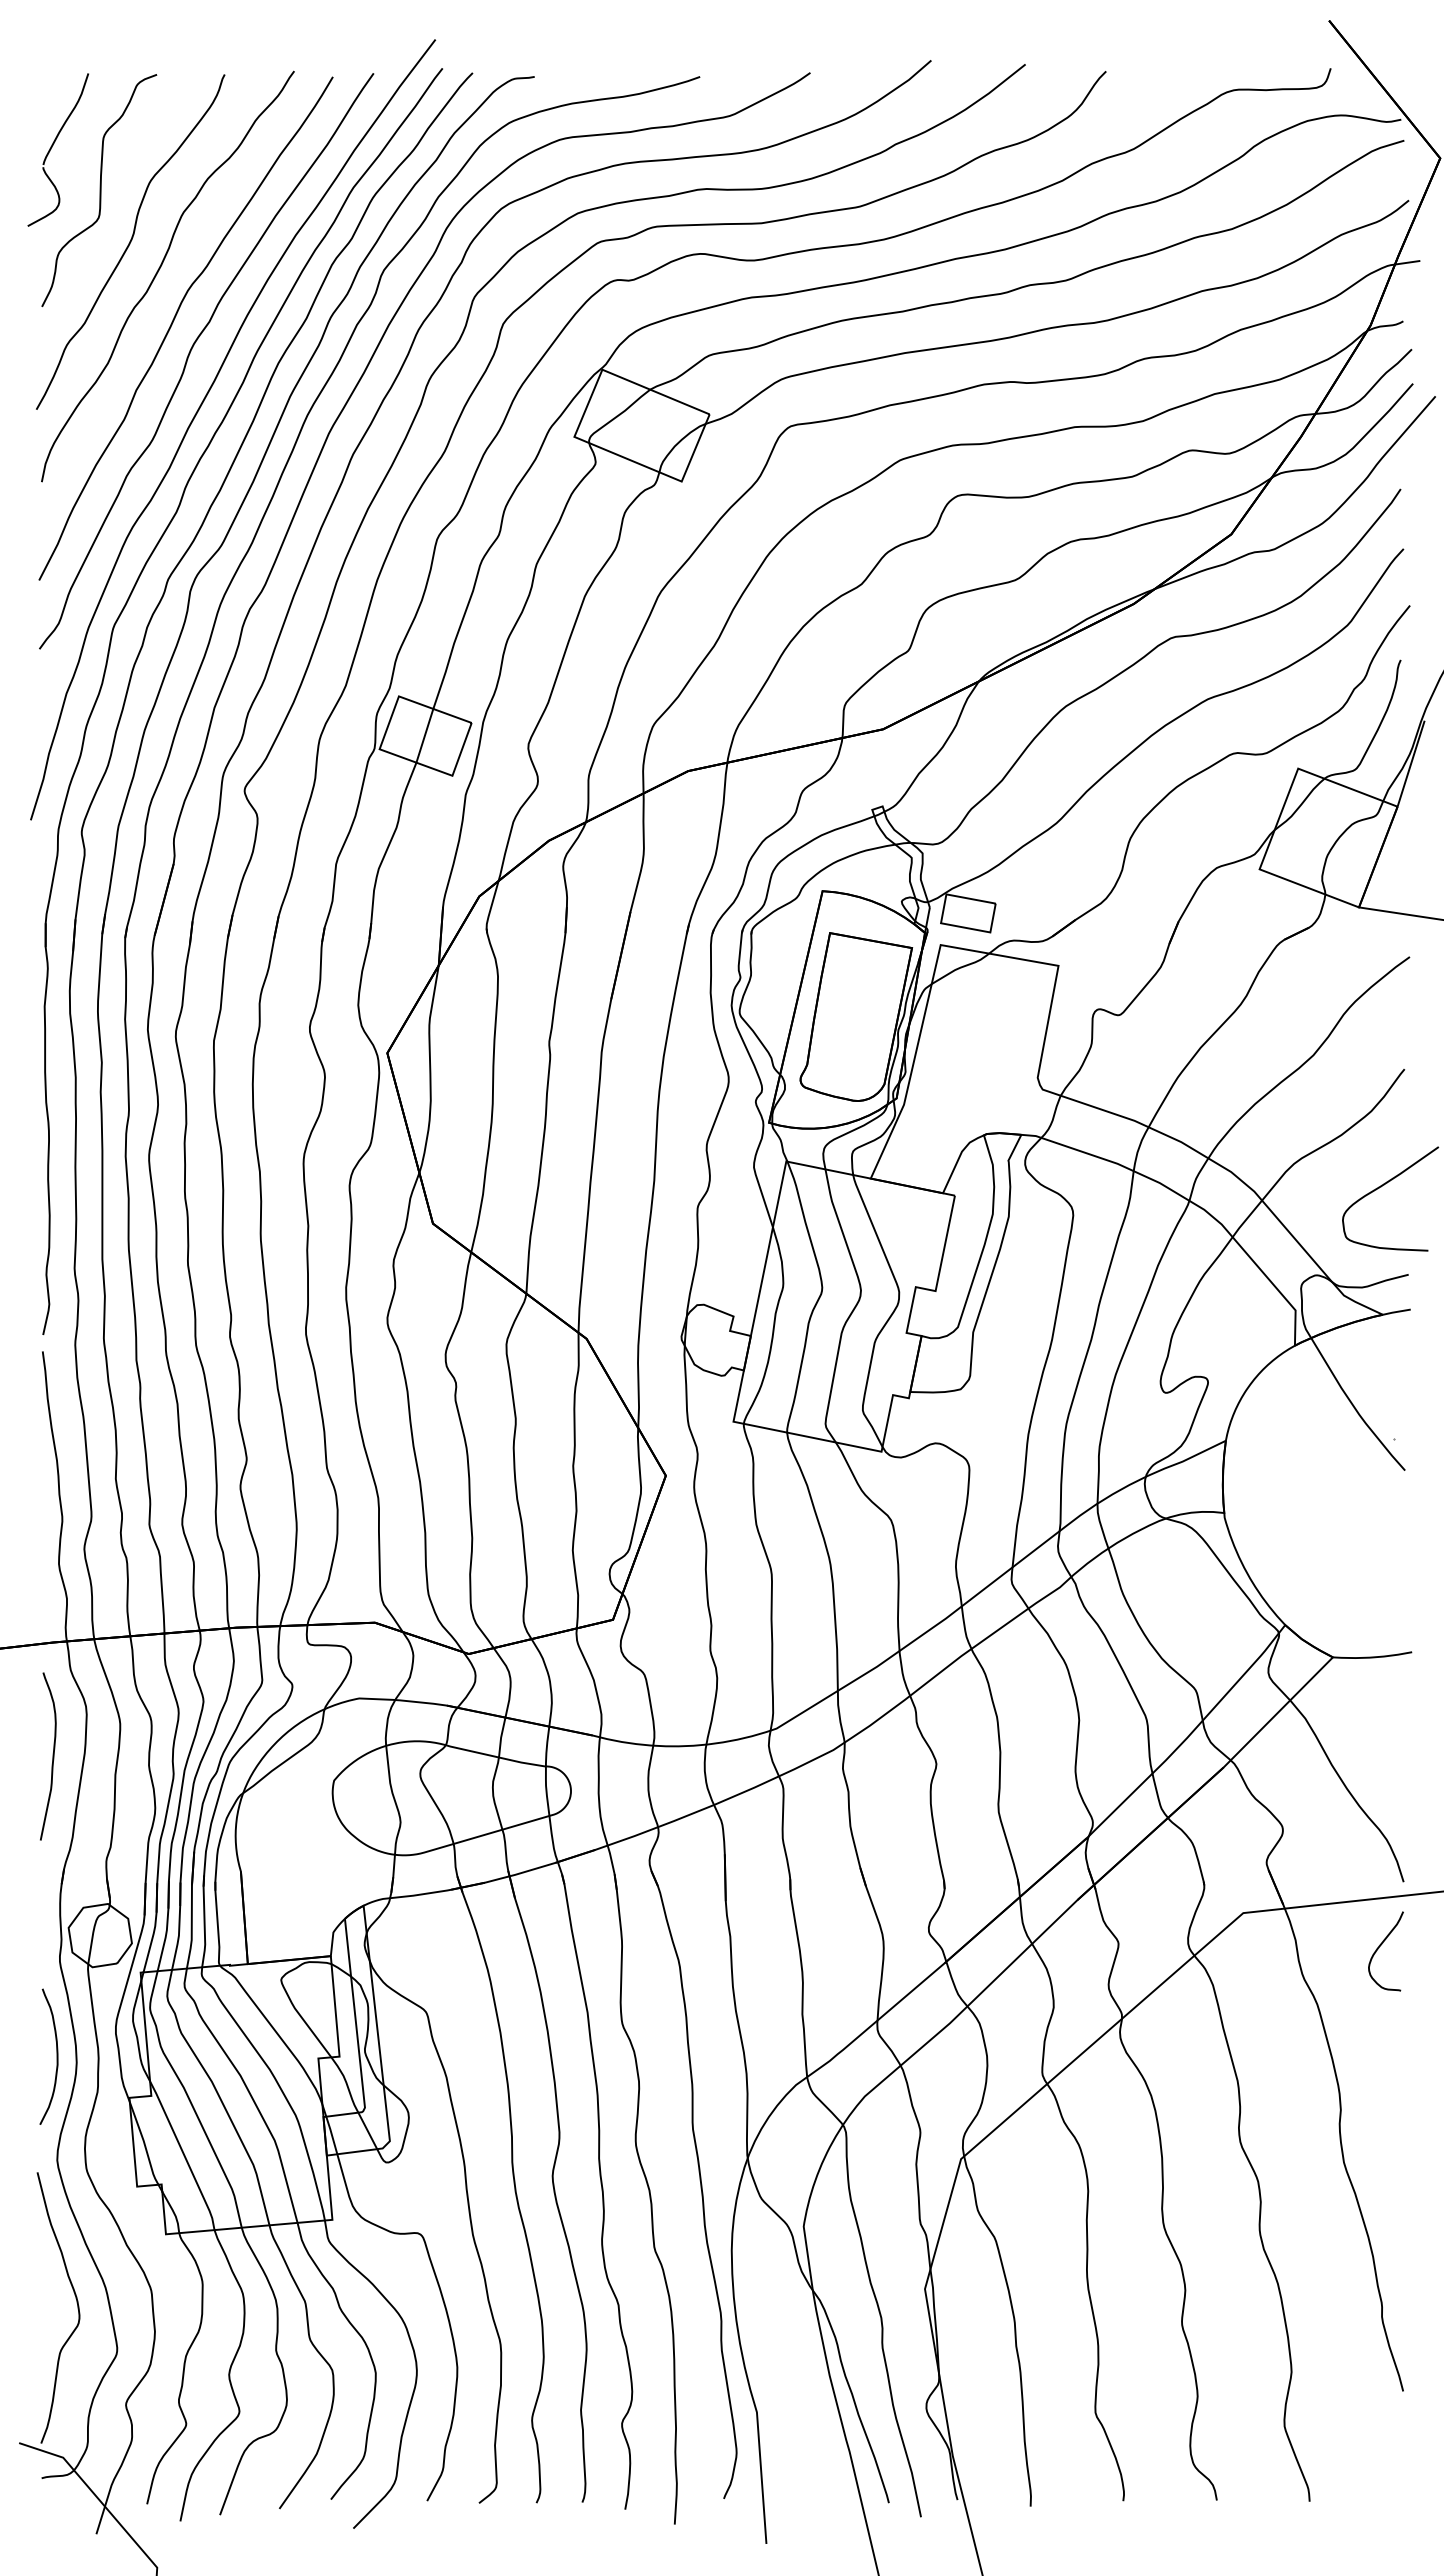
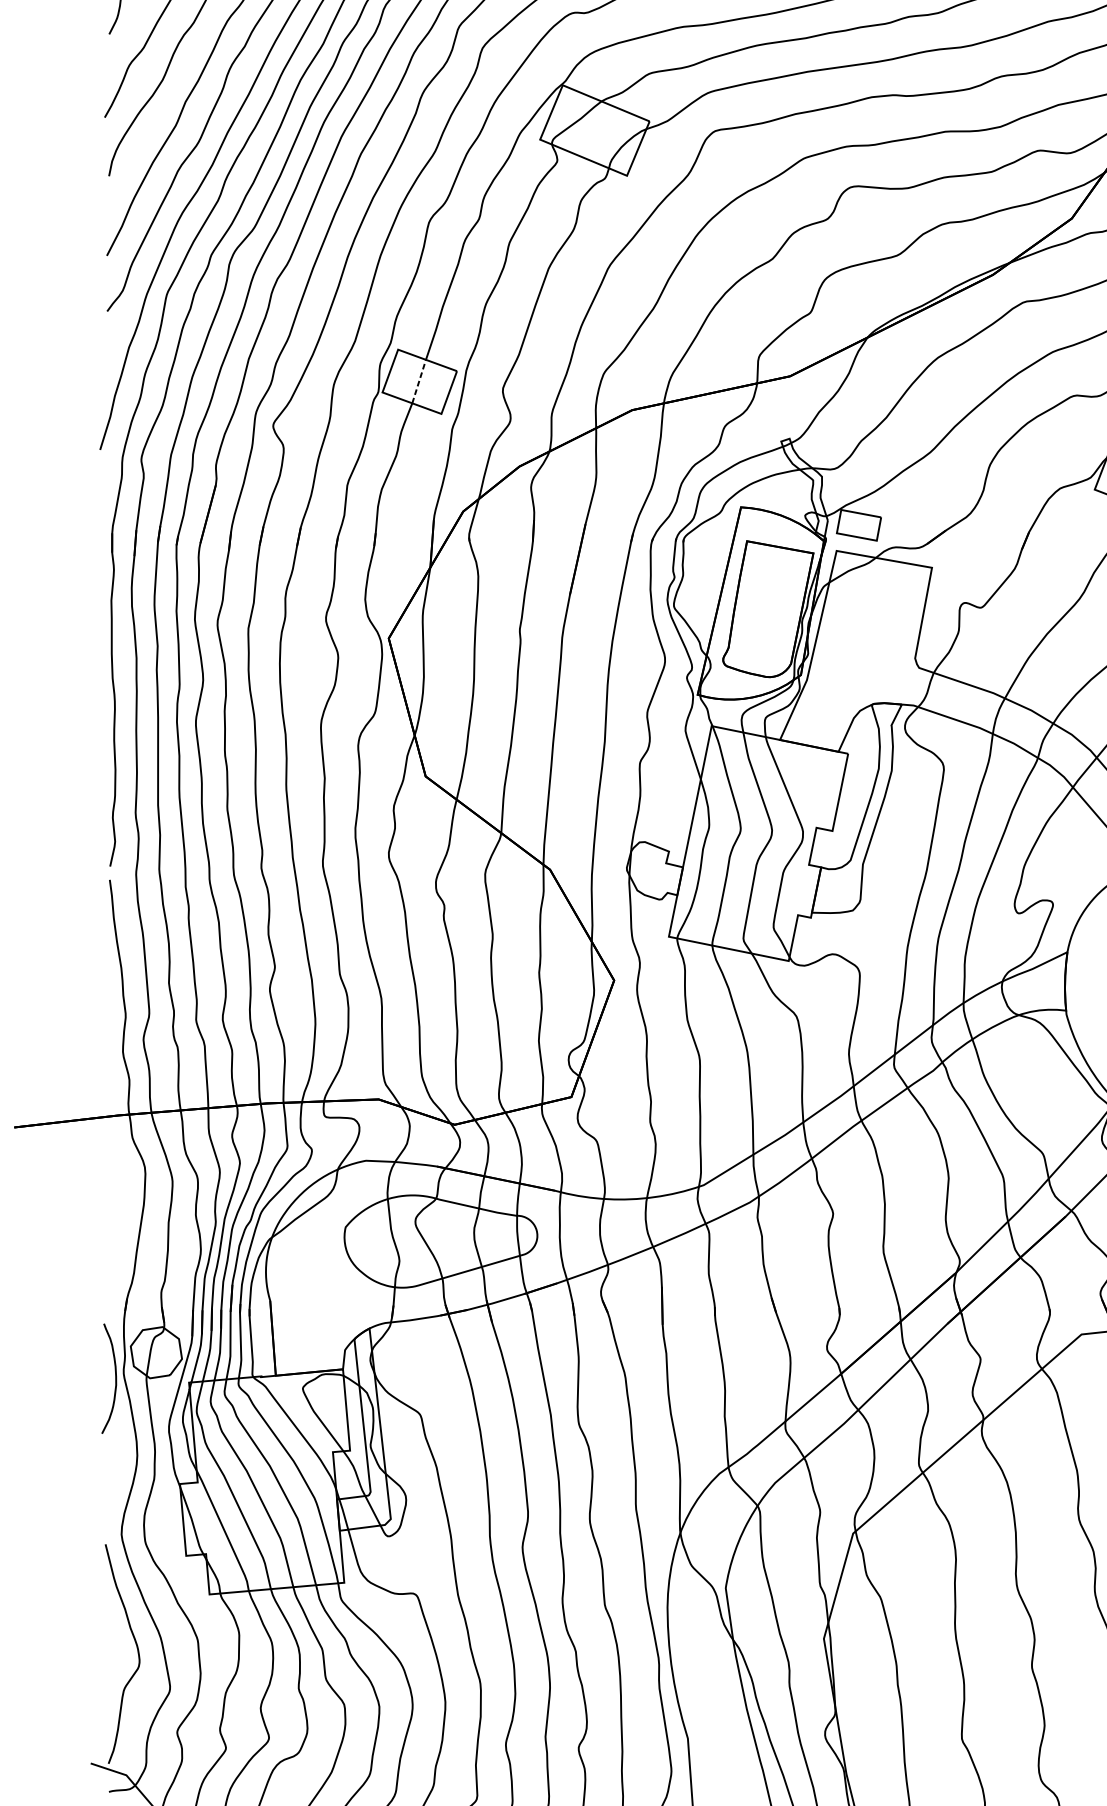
line: (425, 735) -> (419, 381), solid -> dashed
curve: (52, 1756) -> (117, 1207), removed
curve: (56, 2056) -> (115, 1378), moved

